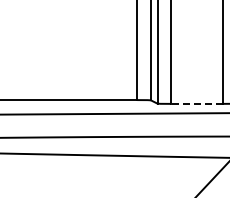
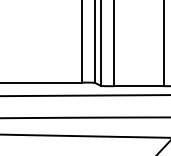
line: (196, 103) -> (138, 85), dashed -> solid

